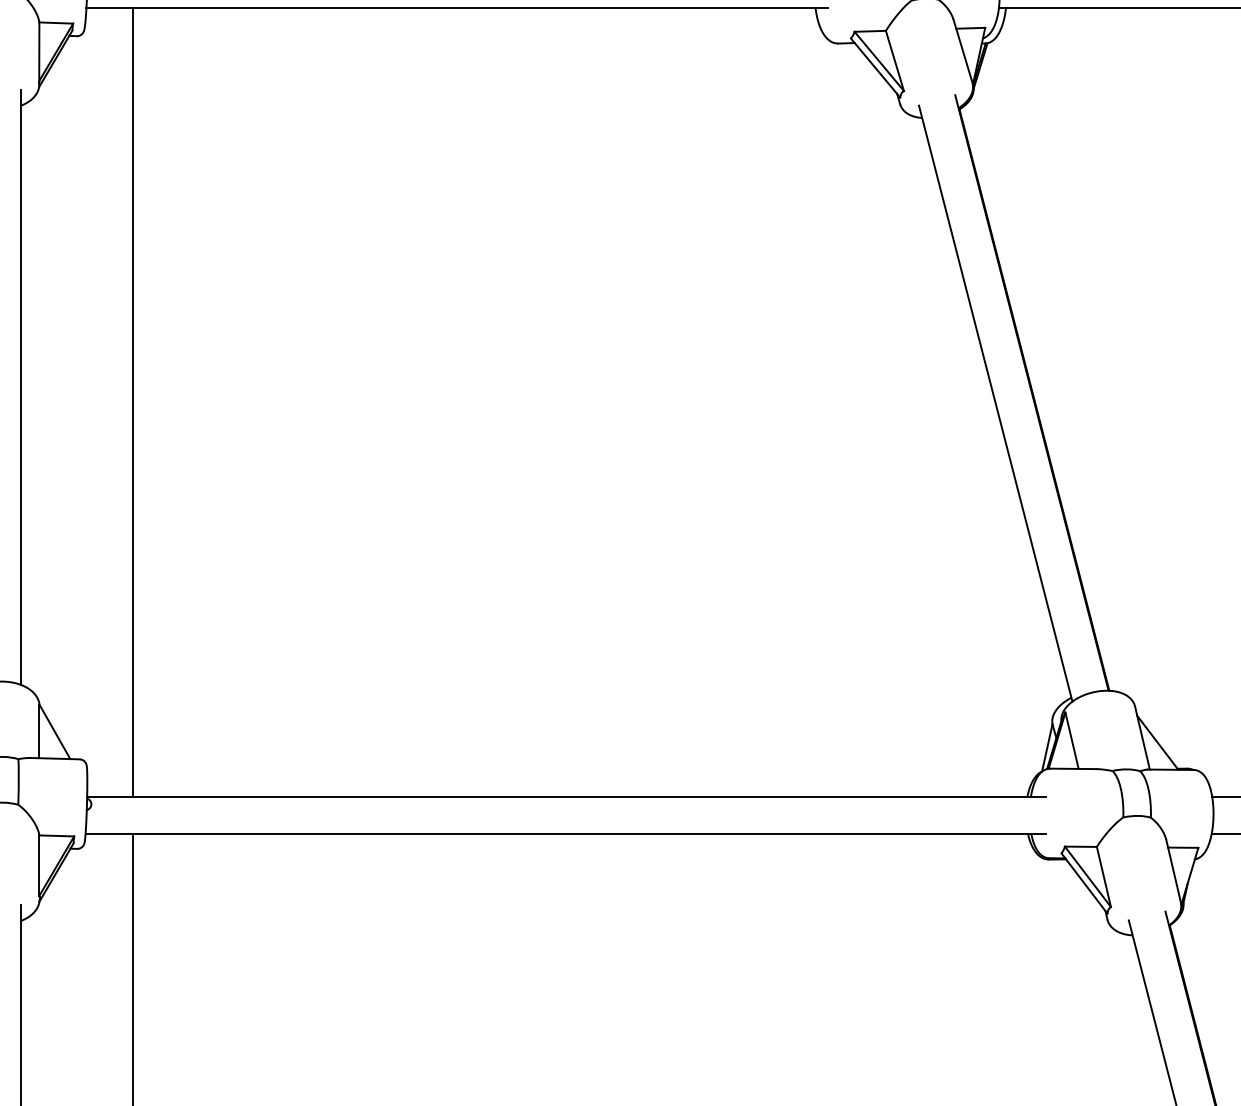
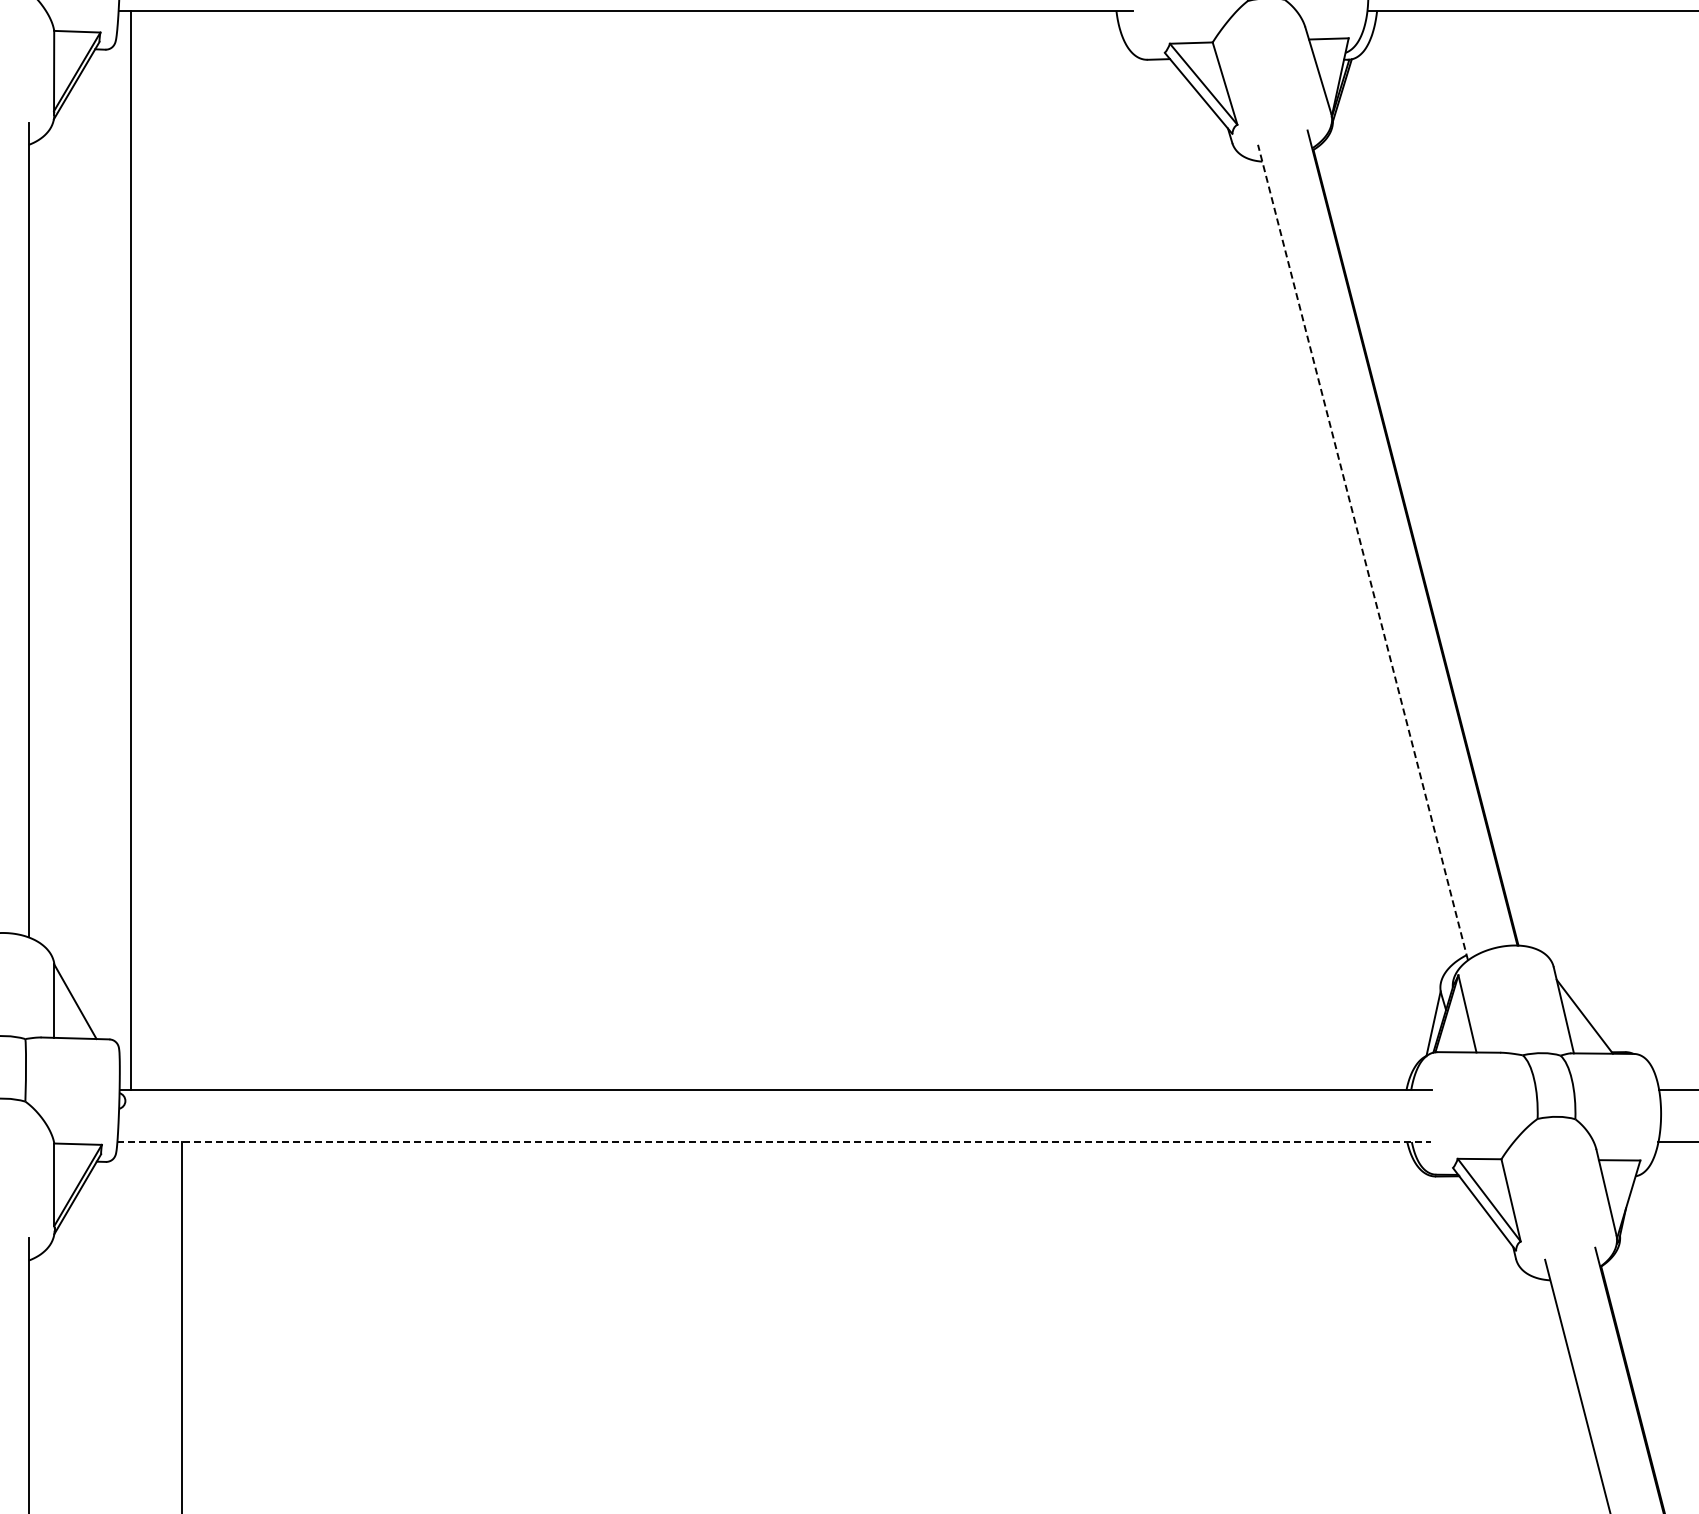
line: (132, 402) -> (130, 550), moved
line: (995, 403) -> (1362, 552), solid -> dashed
line: (565, 834) -> (774, 1142), solid -> dashed

